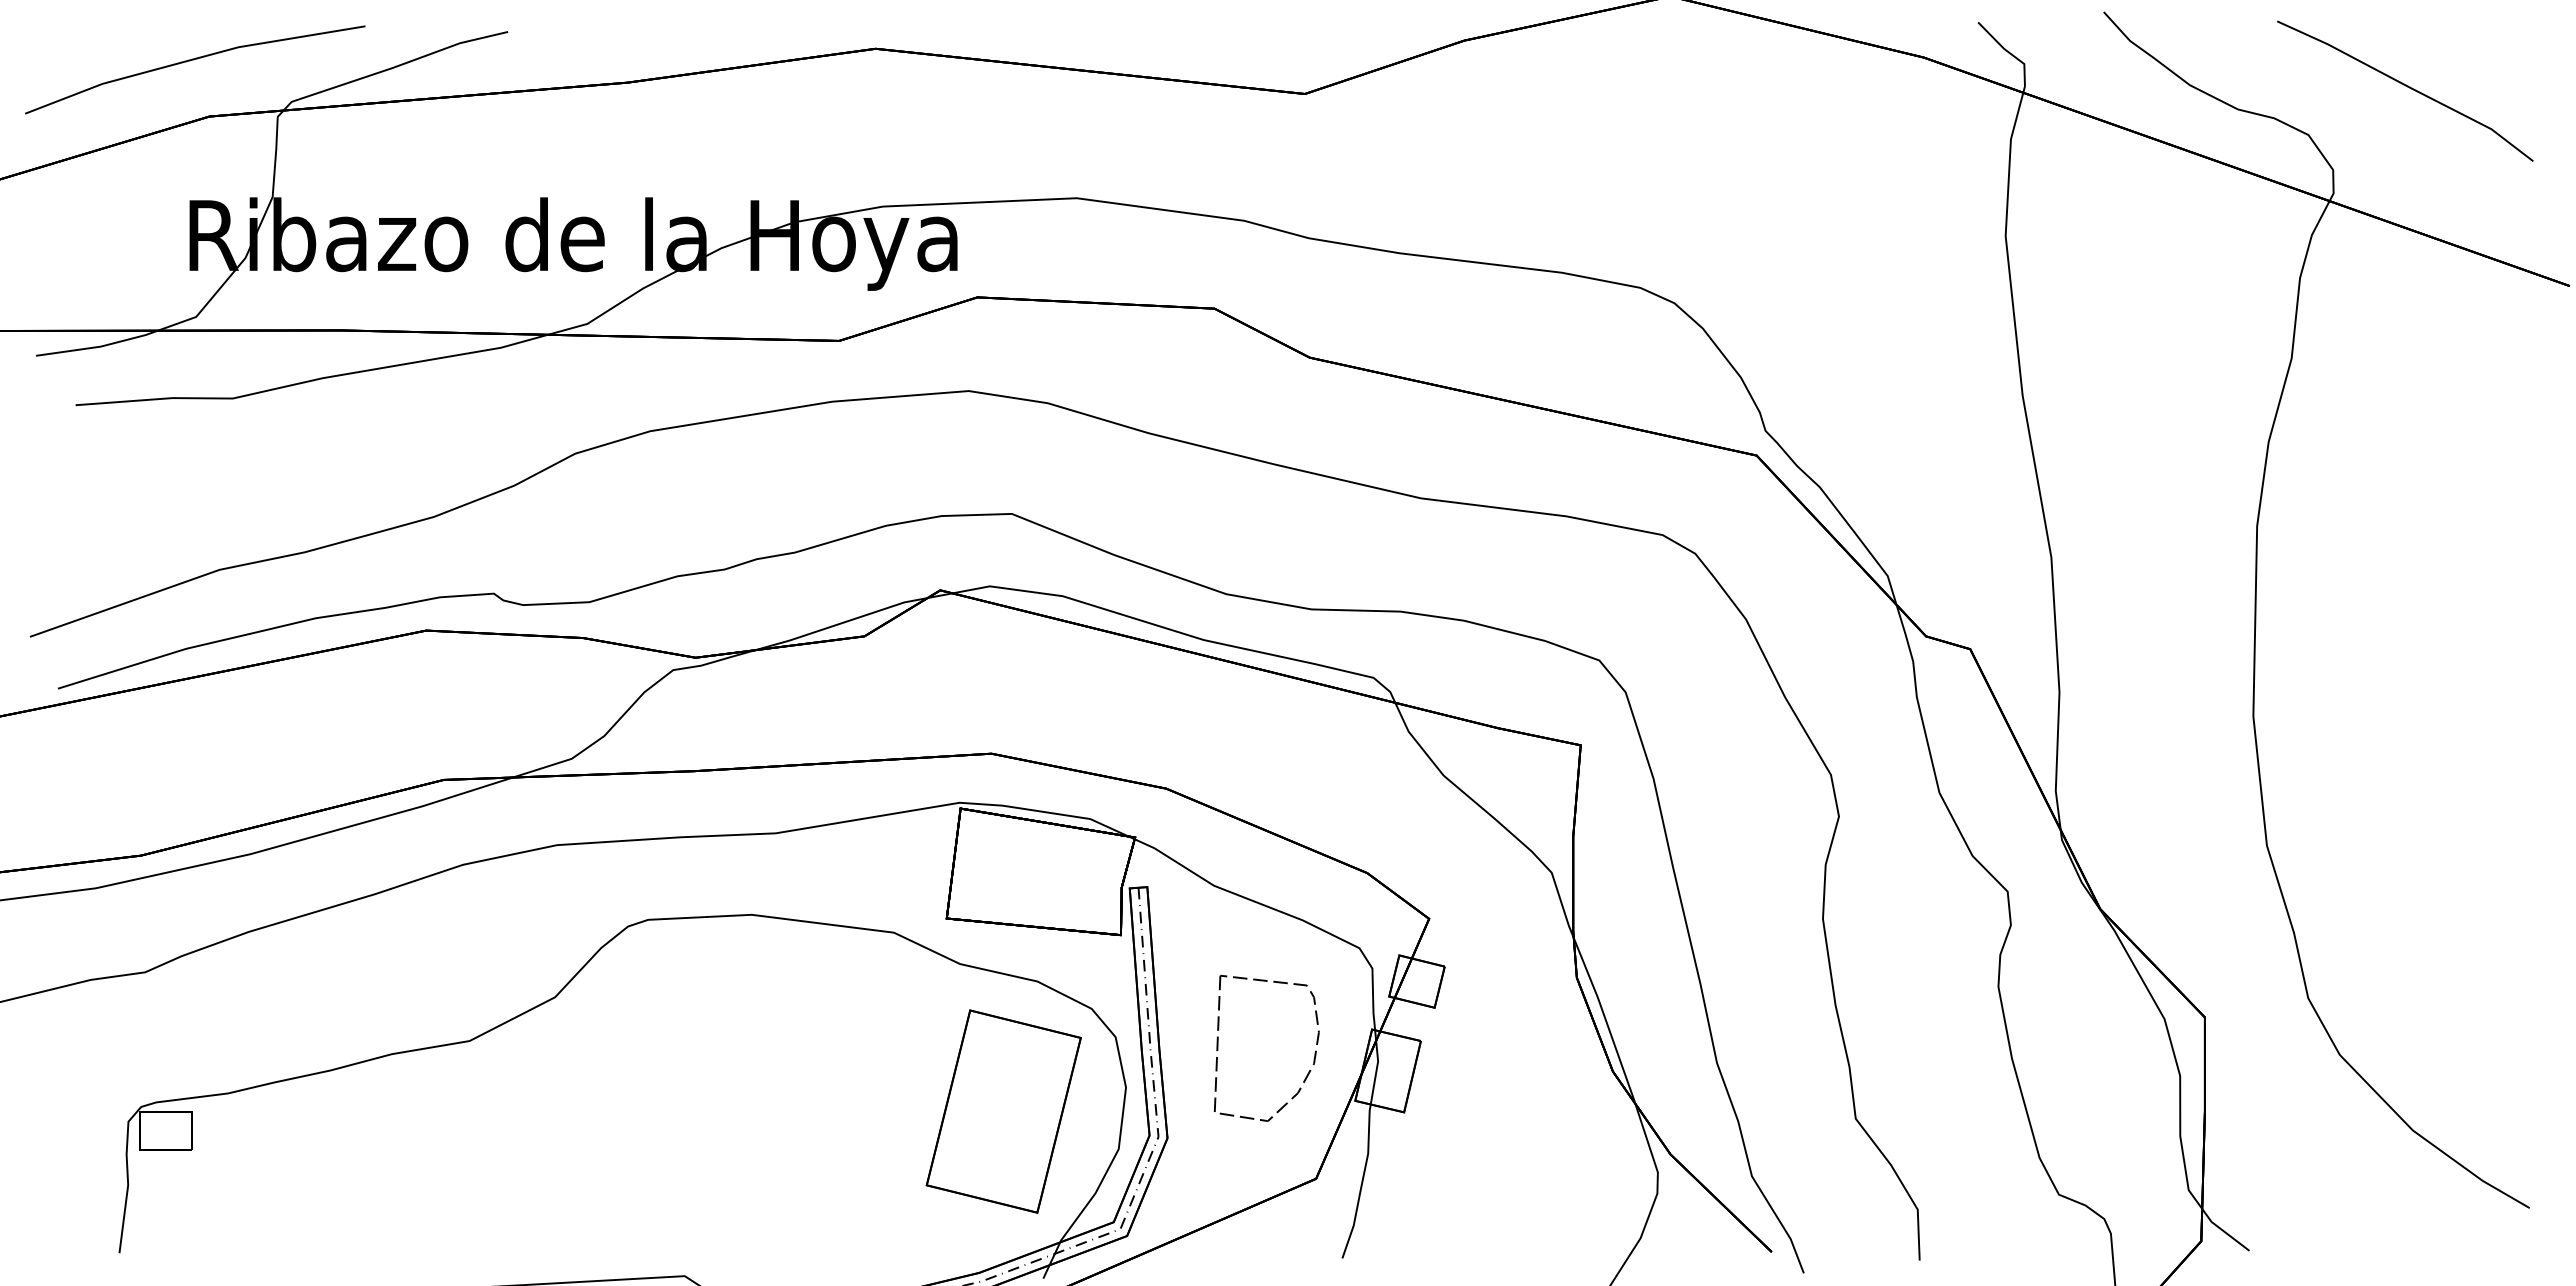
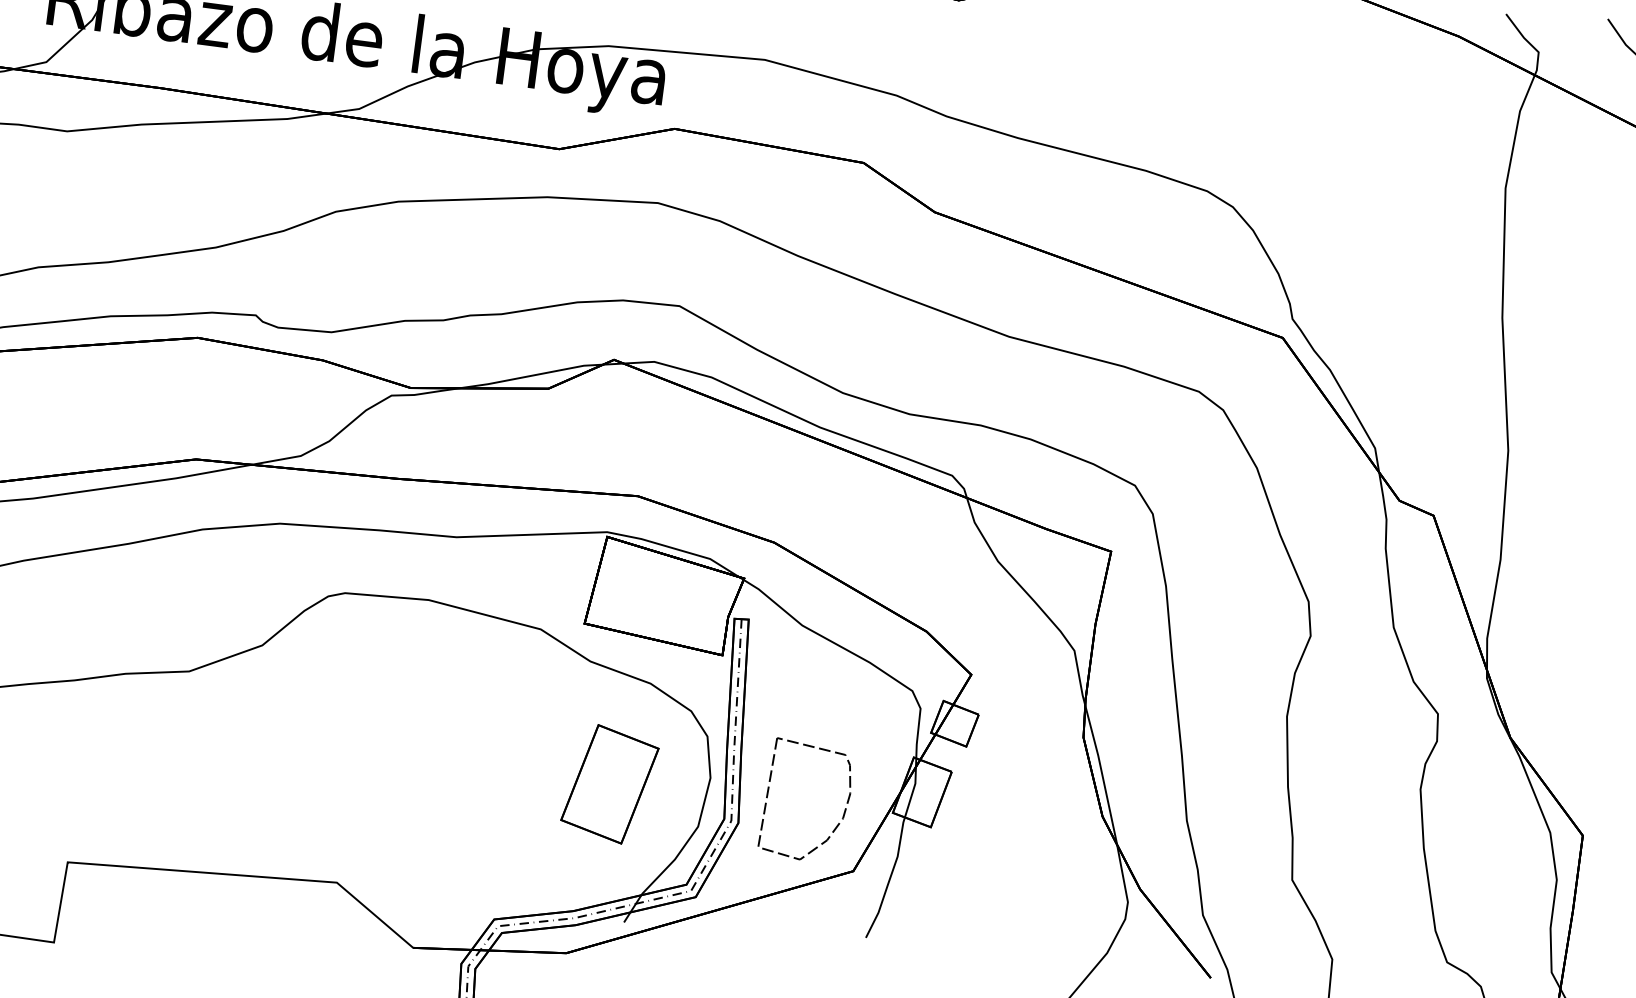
part: (1218, 1047) -> (768, 795), moved
part: (1003, 1111) -> (609, 784), size x0.7

